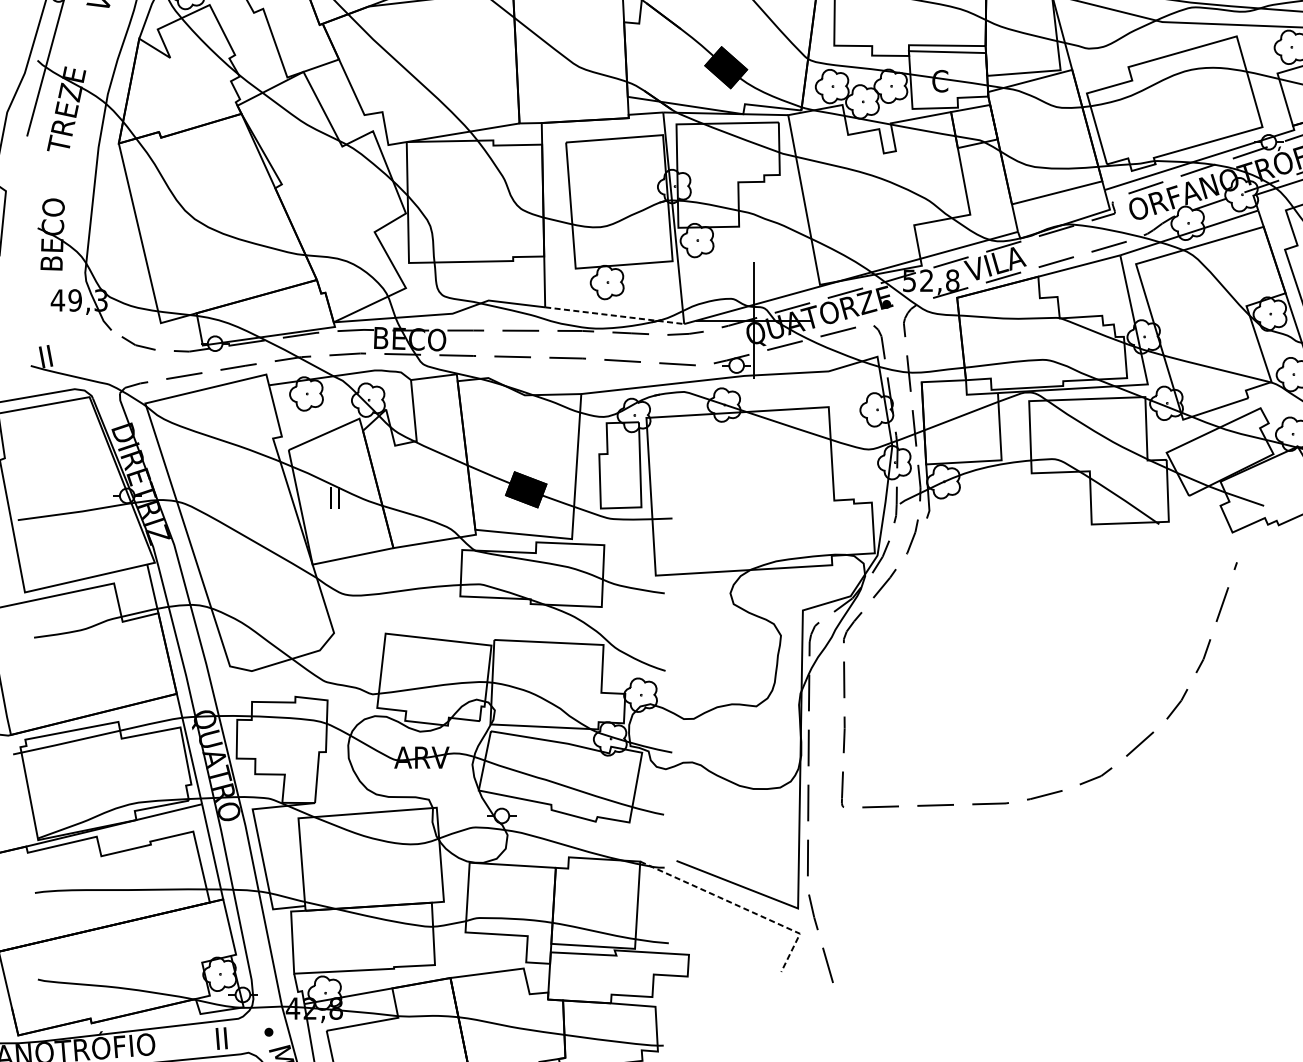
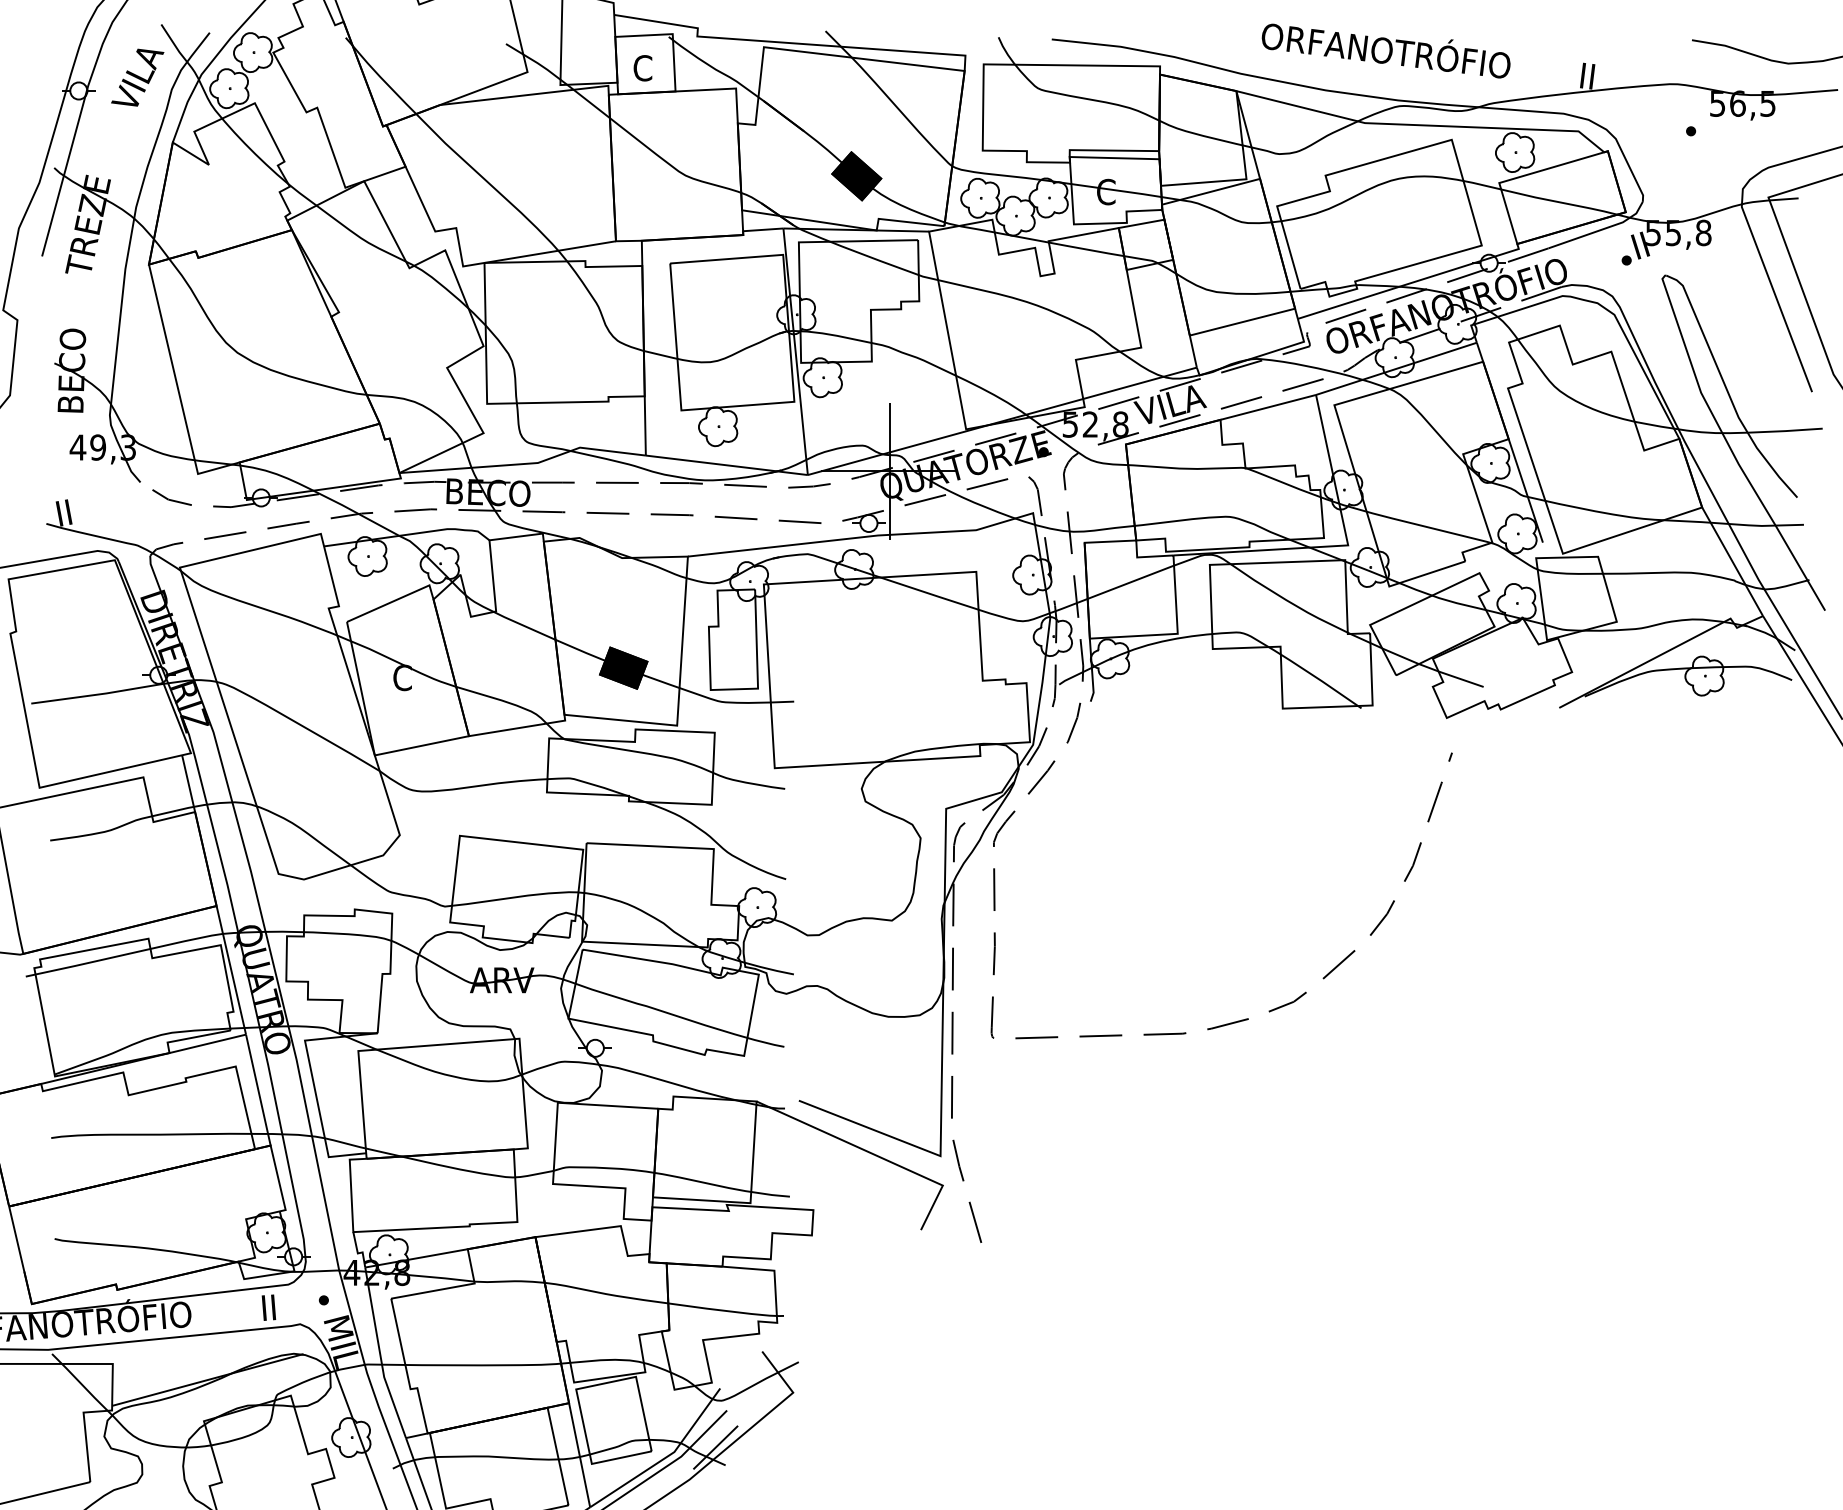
line: (614, 315) -> (726, 465), dashed -> solid
text: (336, 497) -> (402, 677), II -> C
line: (739, 906) -> (872, 1153), dashed -> solid

